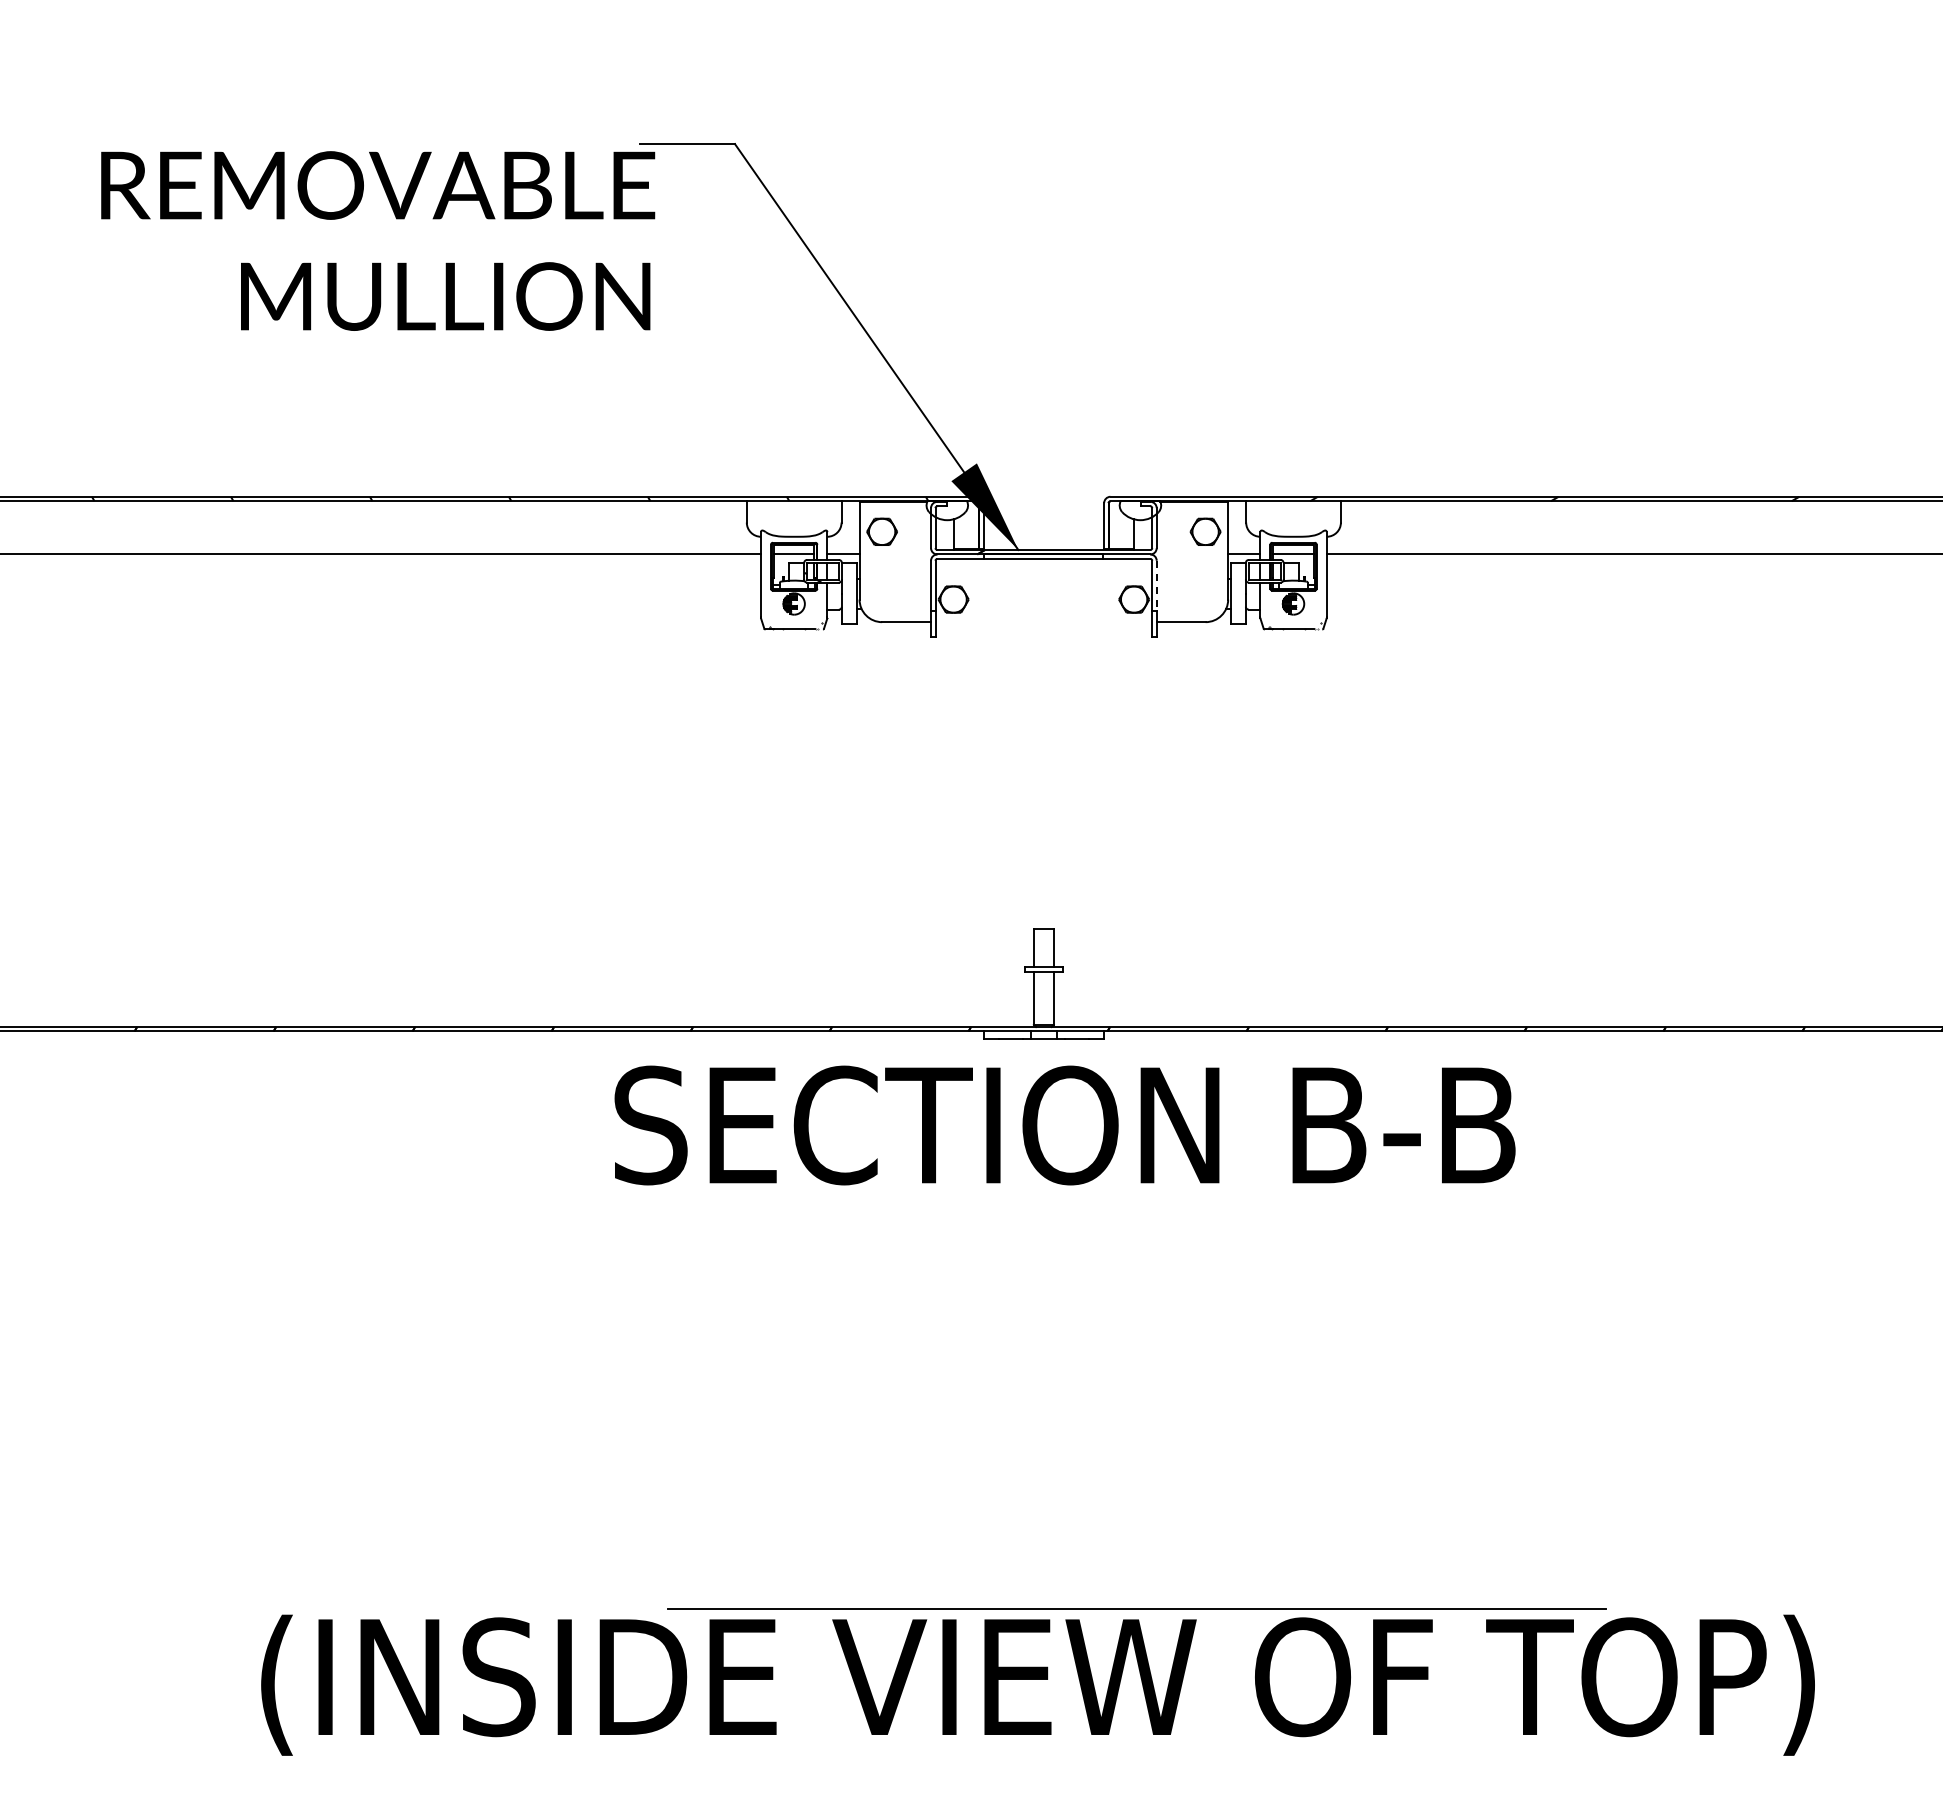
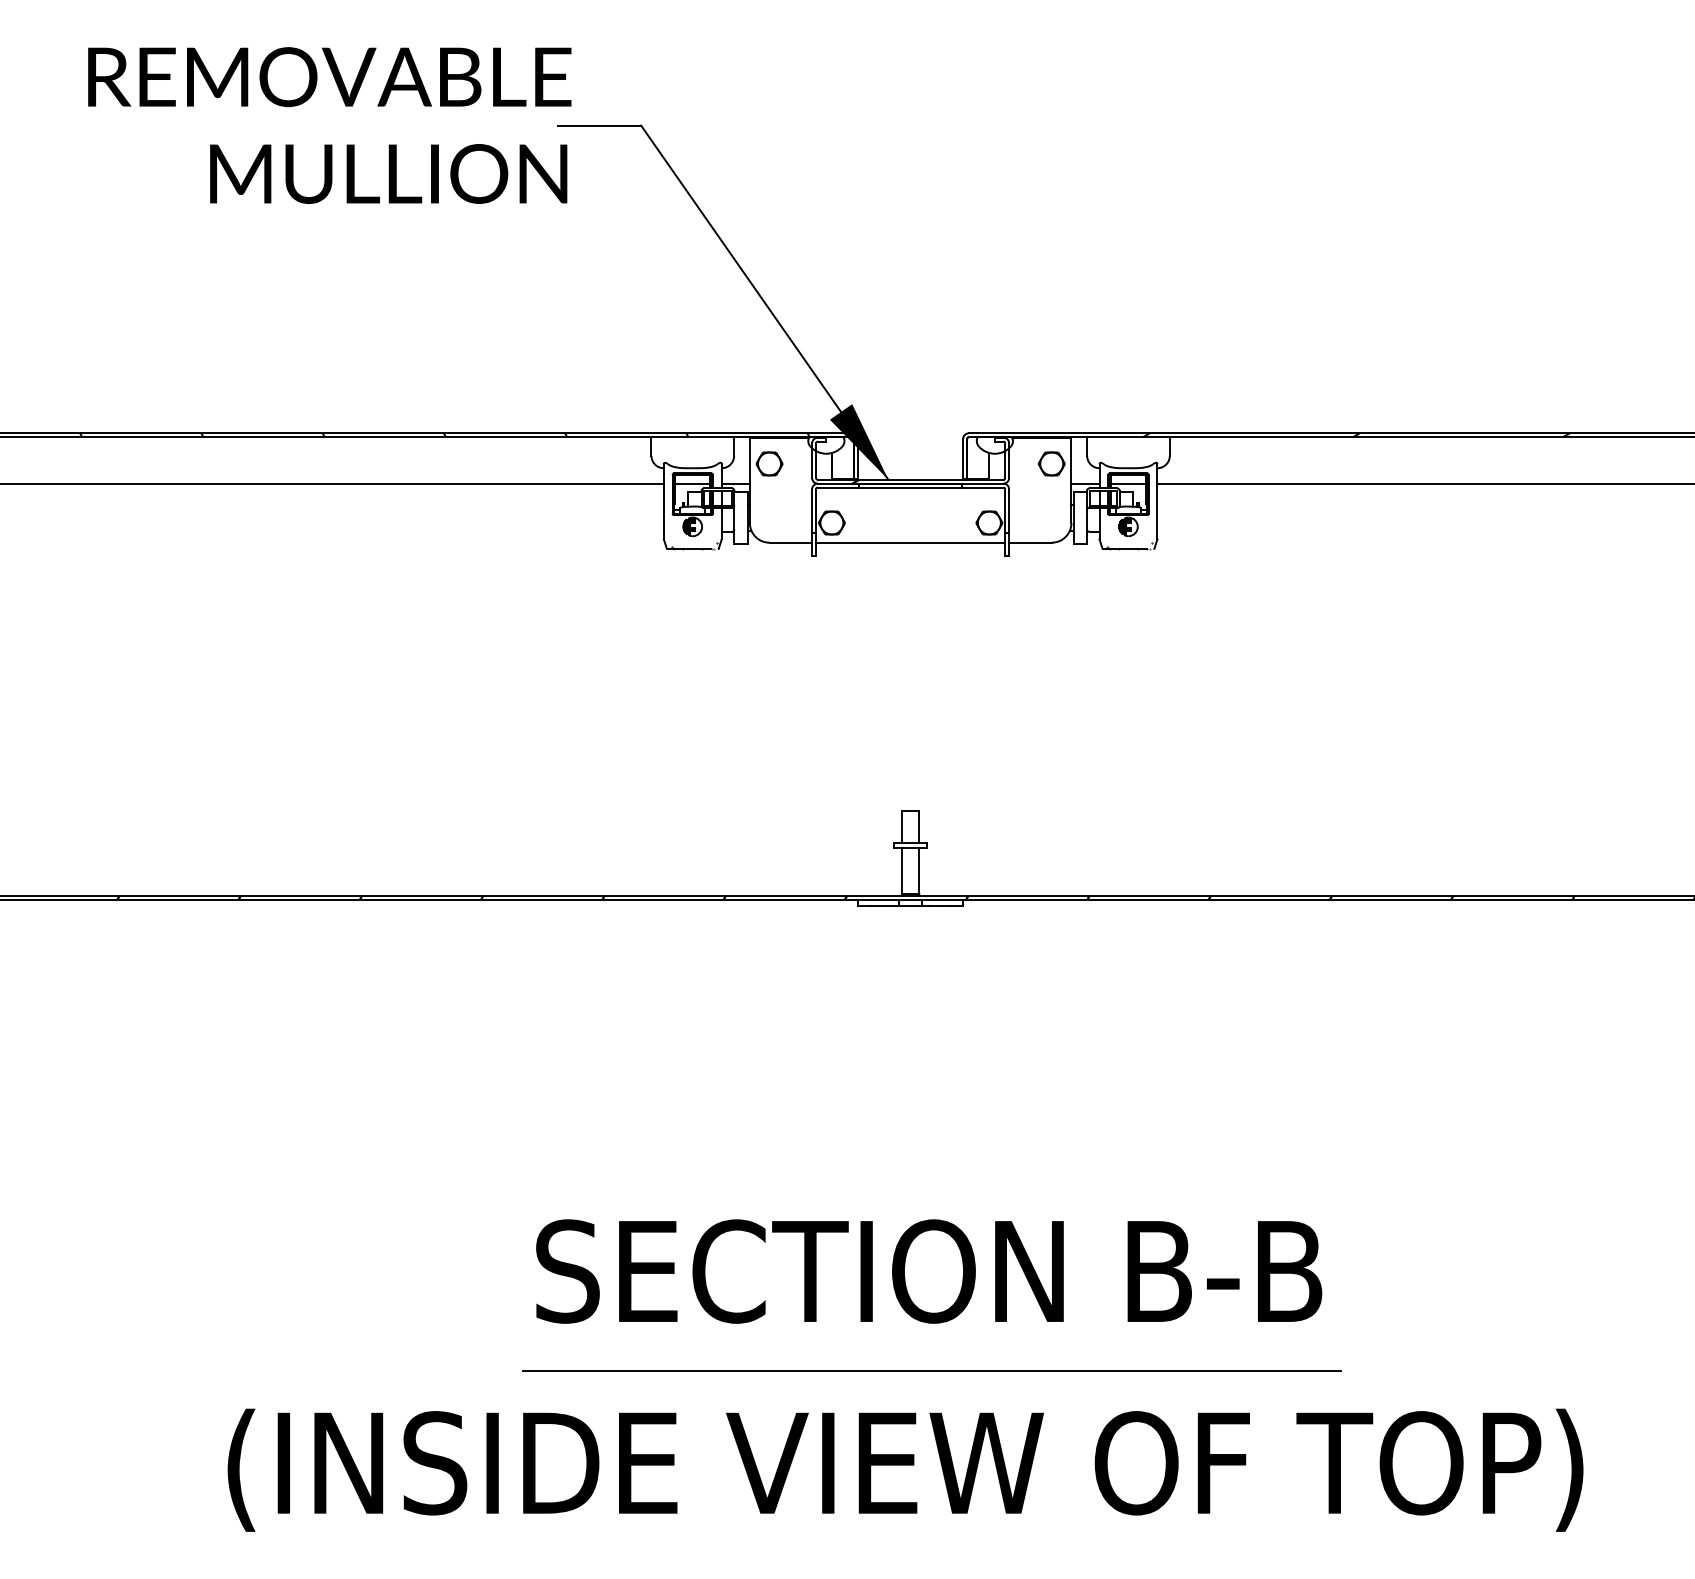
text: (378, 240) -> (330, 125), moved
line: (1156, 586) -> (1008, 511), dashed -> solid
line: (1043, 622) -> (910, 543), added
text: (1064, 1125) -> (928, 1271), moved
line: (1136, 1608) -> (931, 1371), moved

